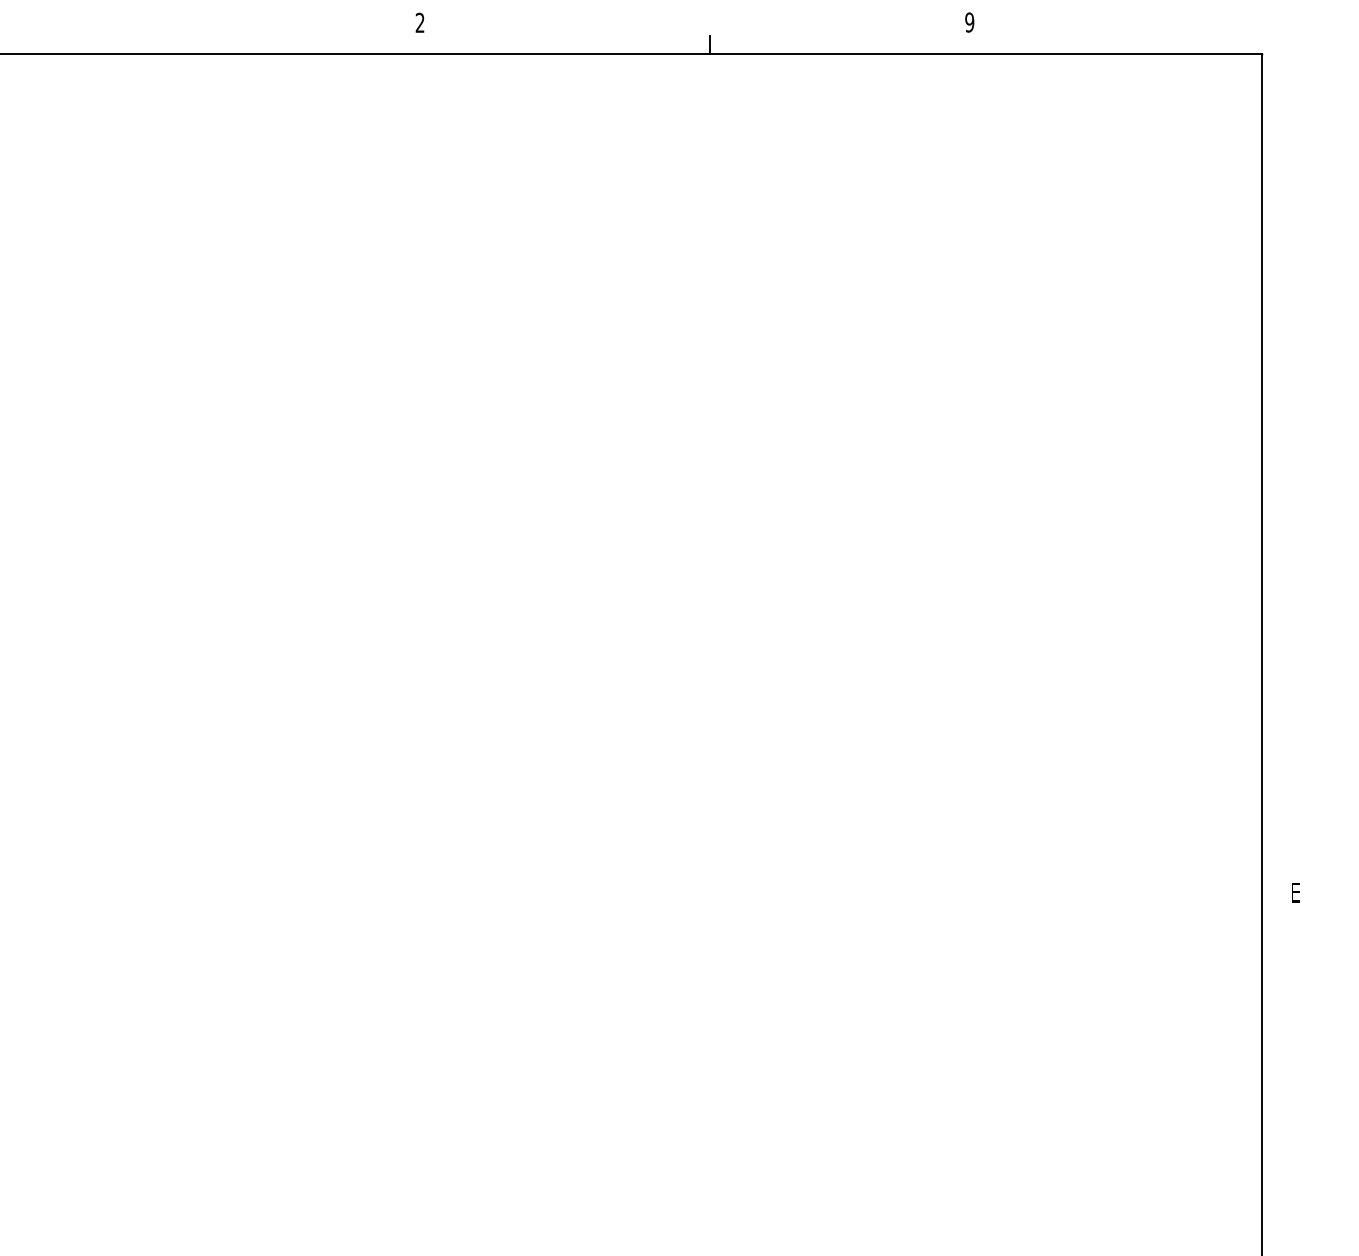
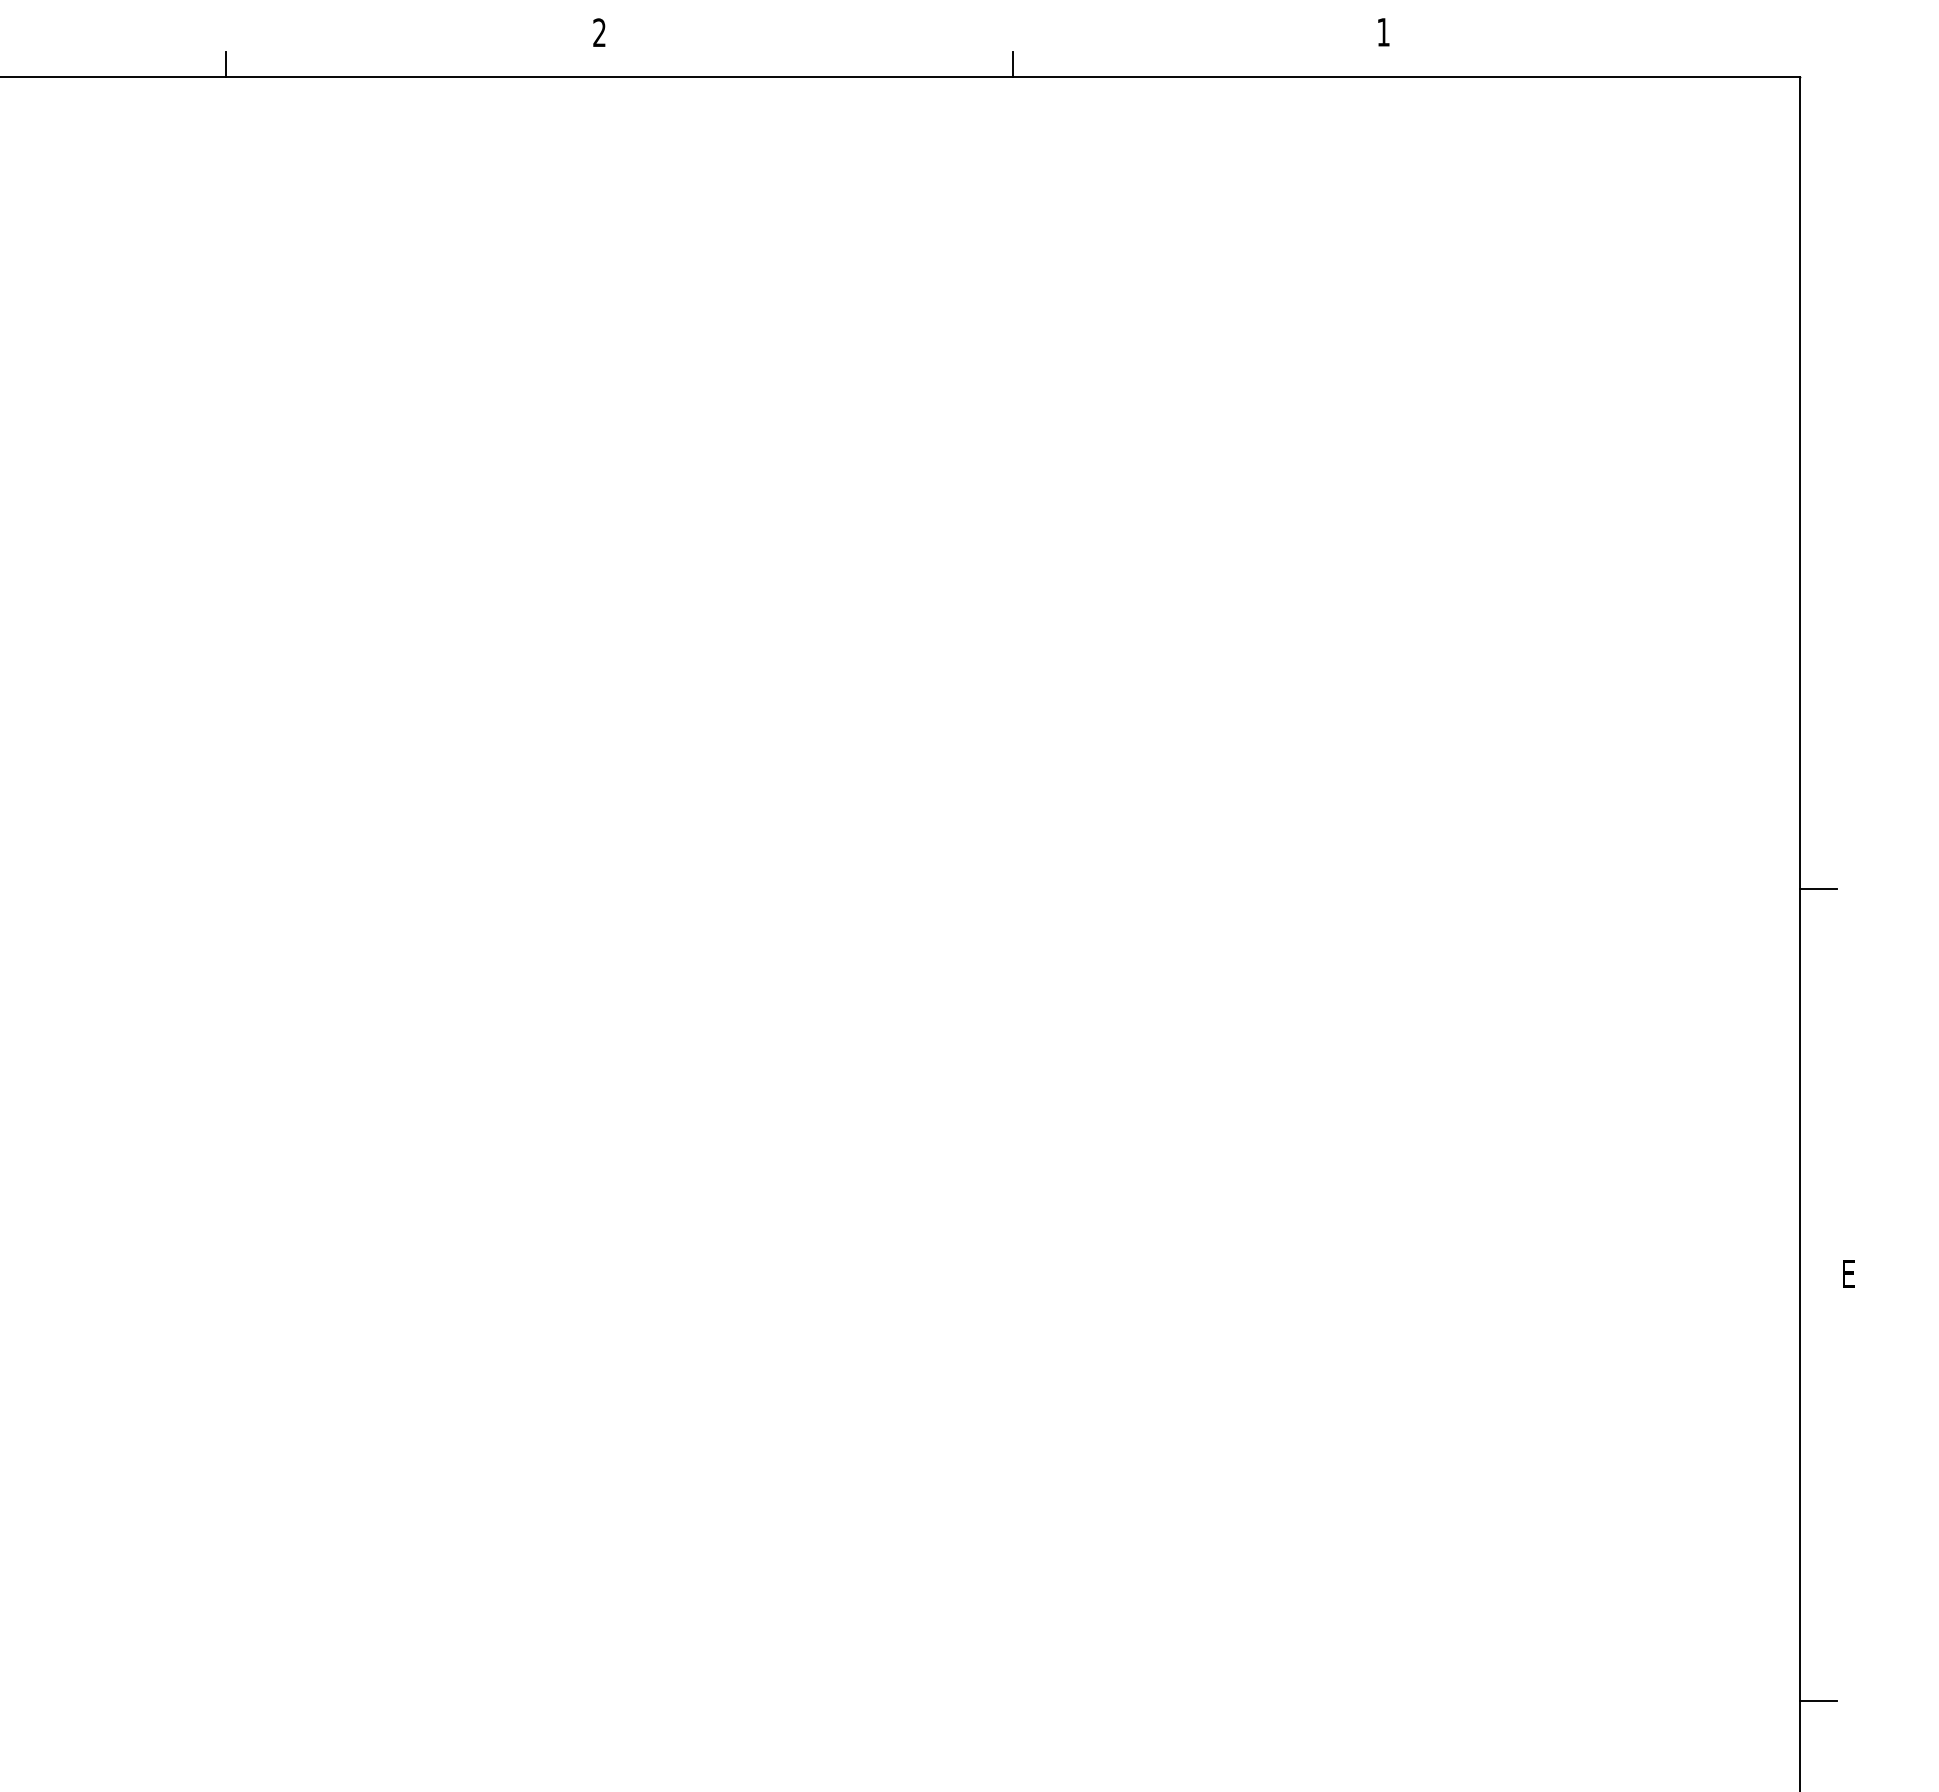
text: (969, 21) -> (1383, 31), 9 -> 1
line: (157, 44) -> (225, 63), added
line: (1274, 623) -> (1818, 889), added
line: (1274, 1192) -> (1818, 1701), added

